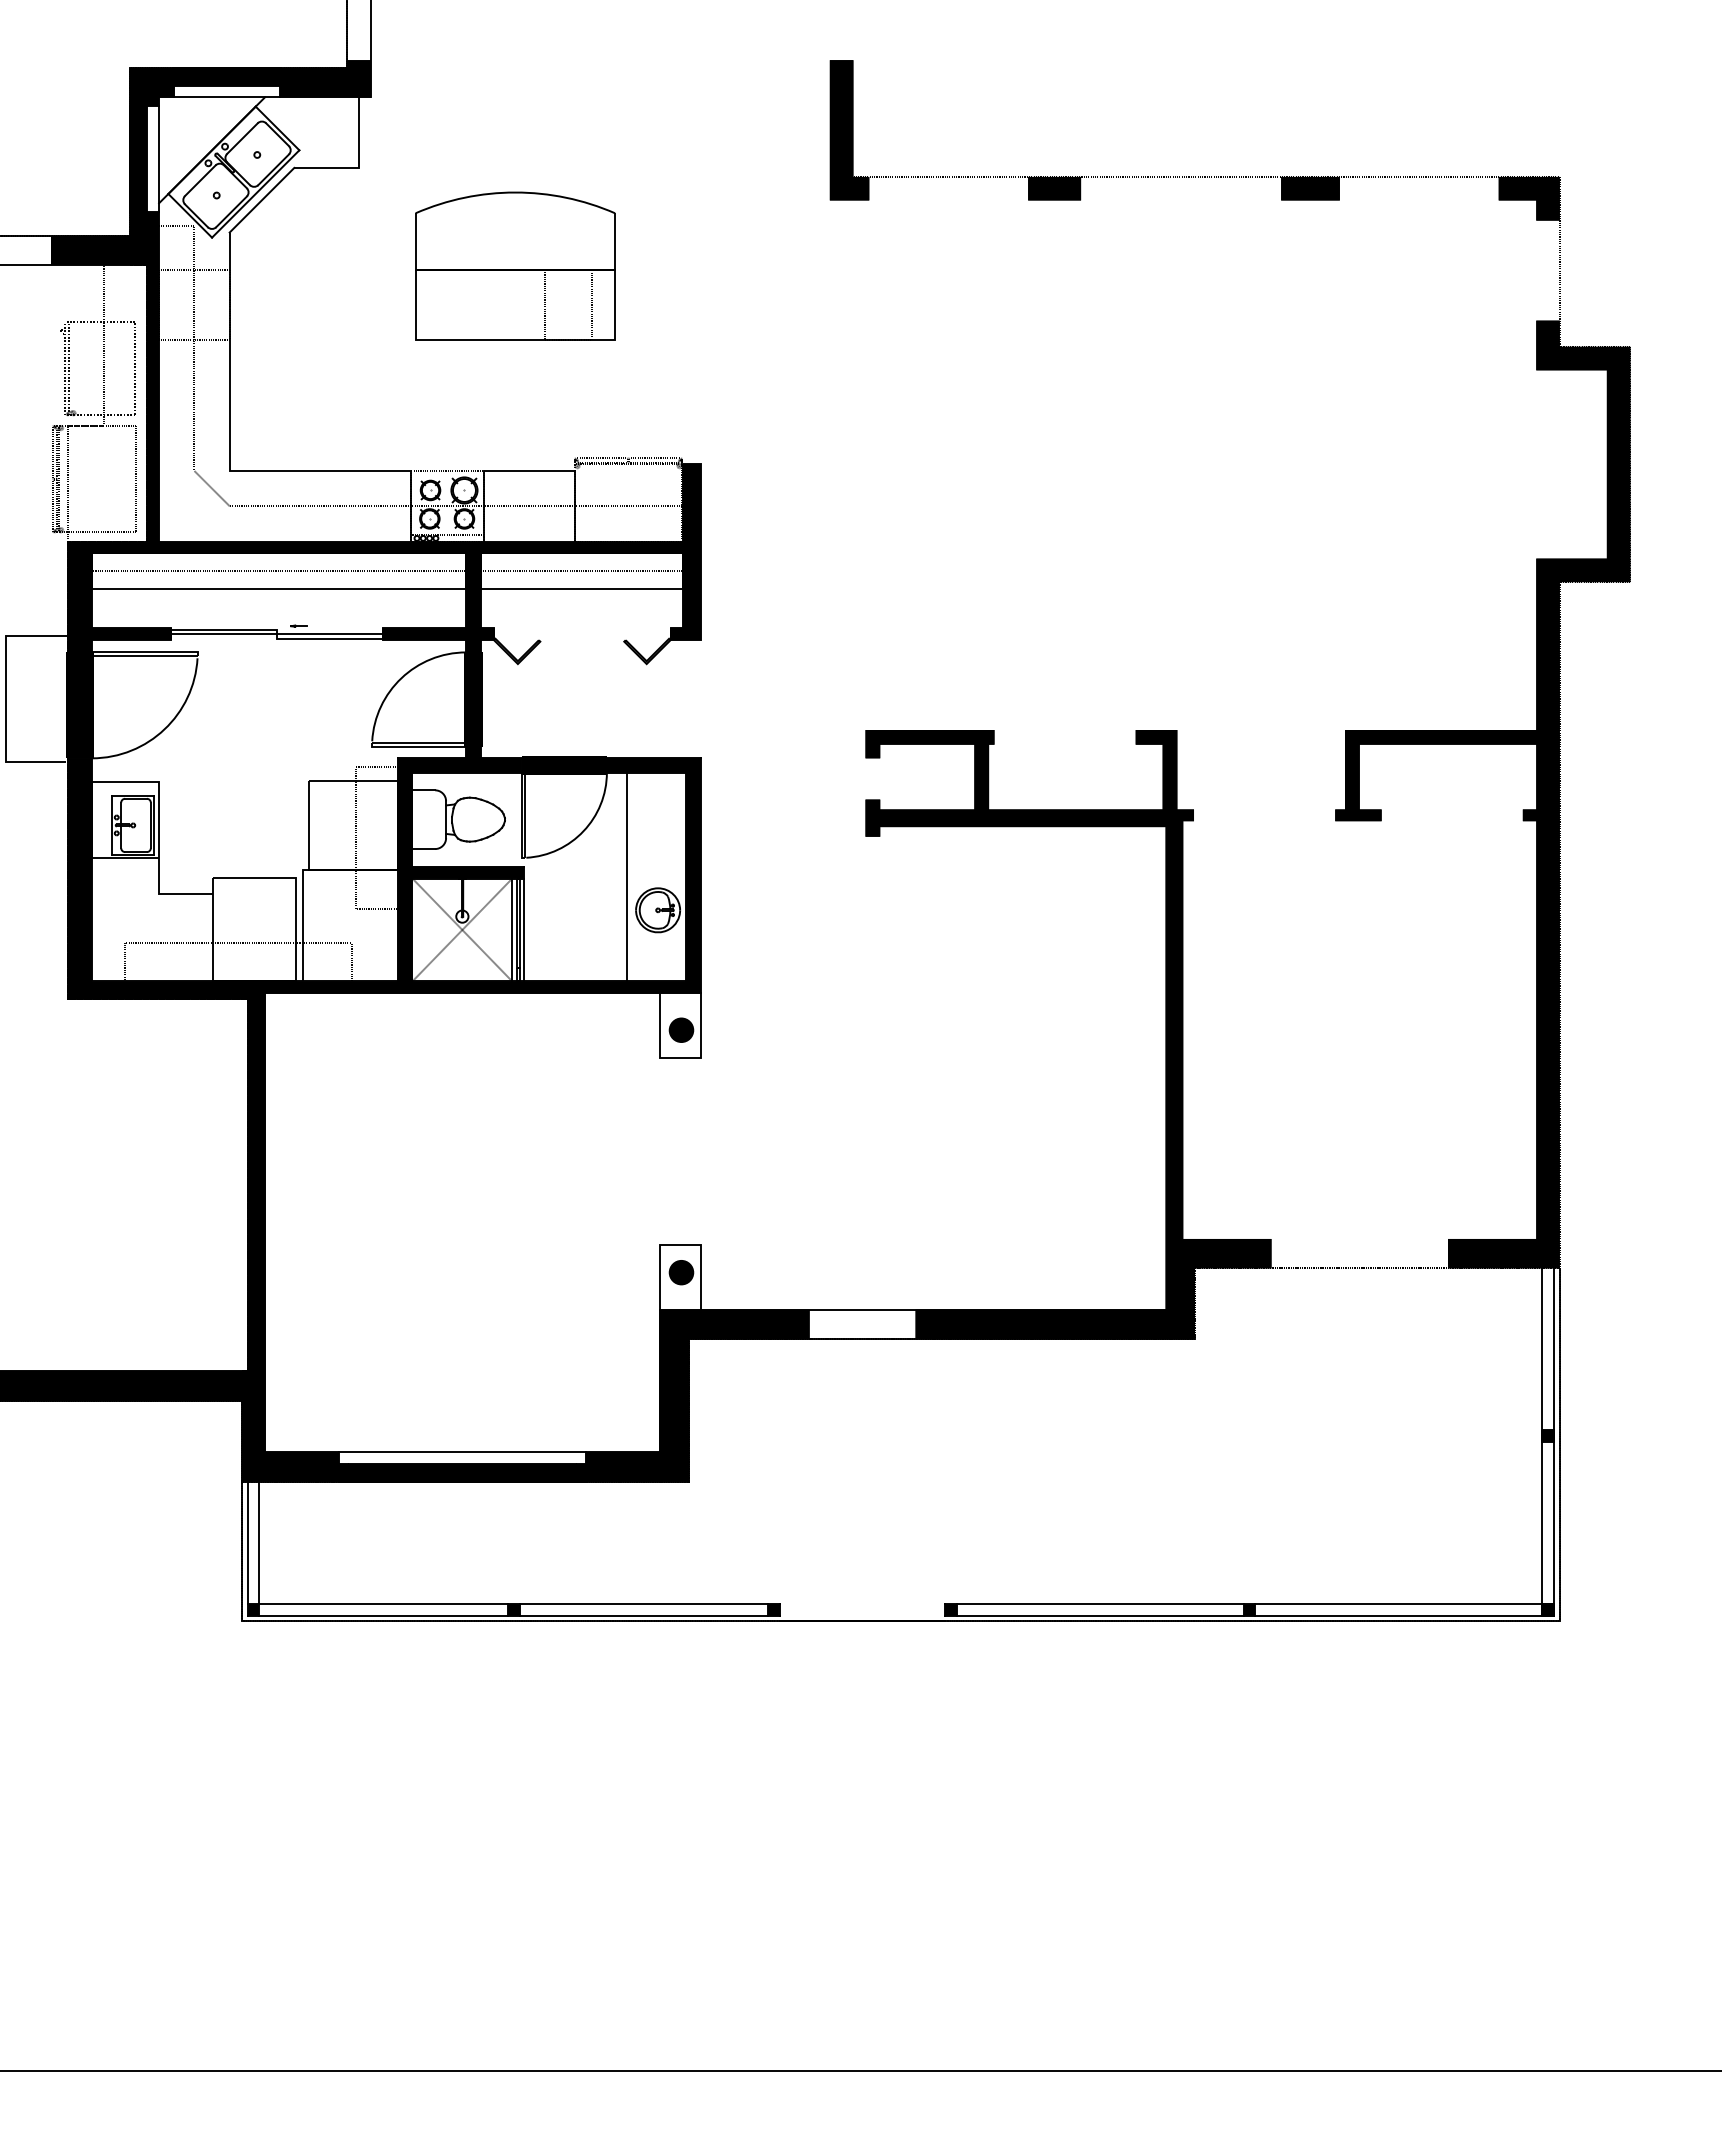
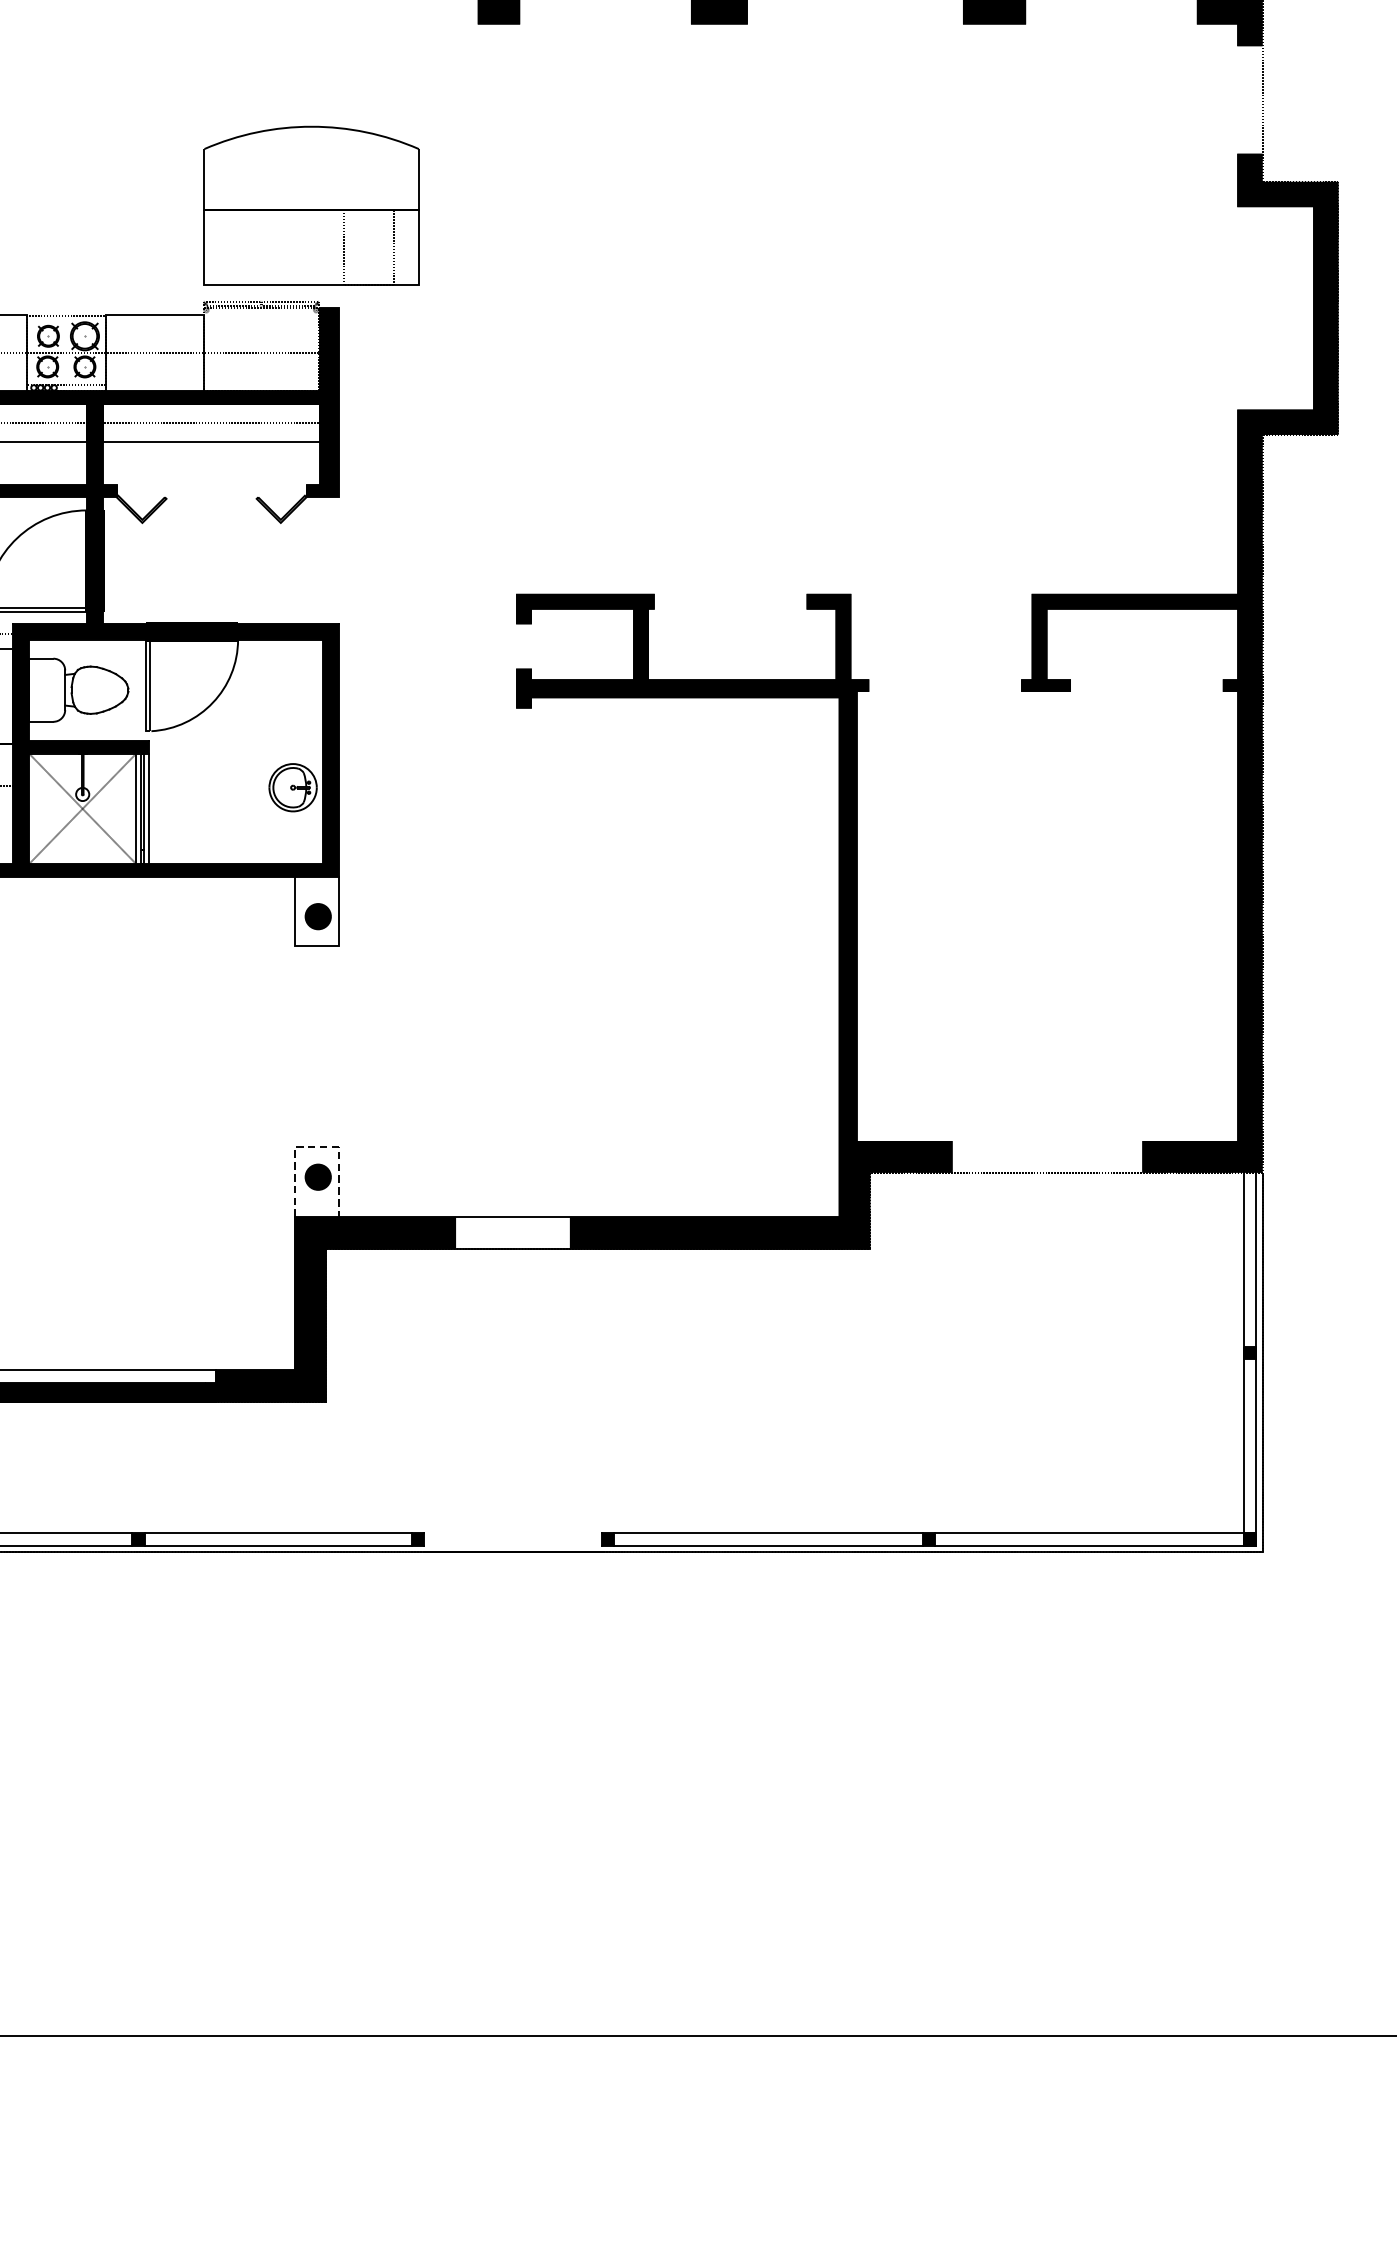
part: (515, 265) -> (311, 205), moved
line: (627, 876) -> (260, 751), removed
line: (680, 1244) -> (317, 1146), solid -> dashed

